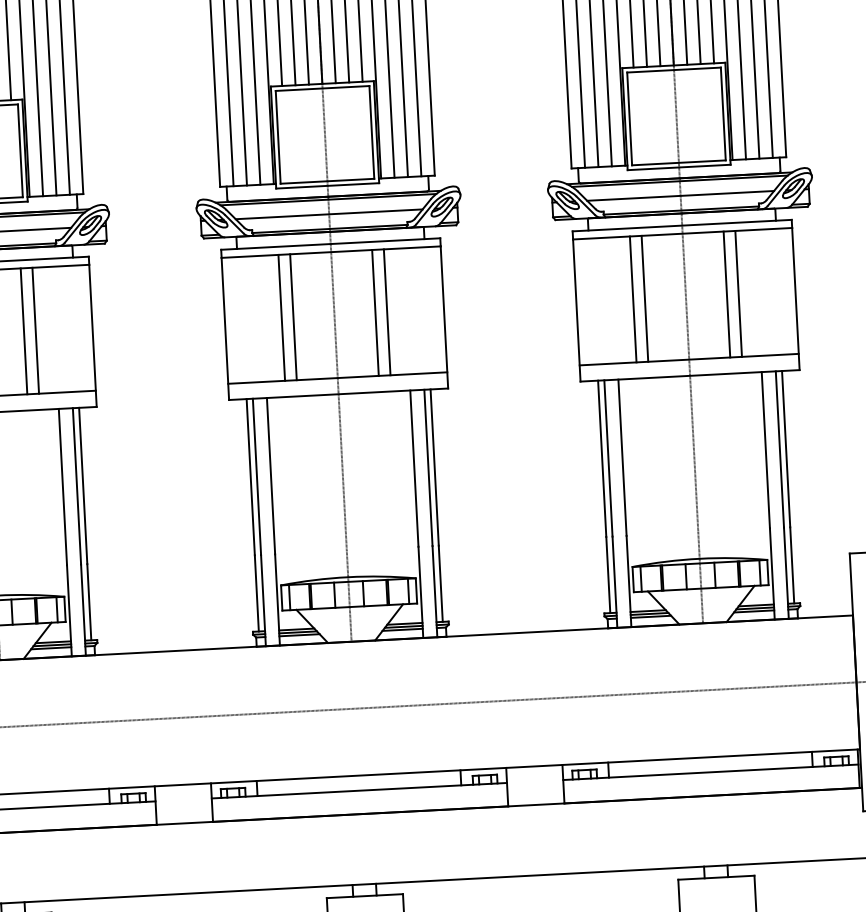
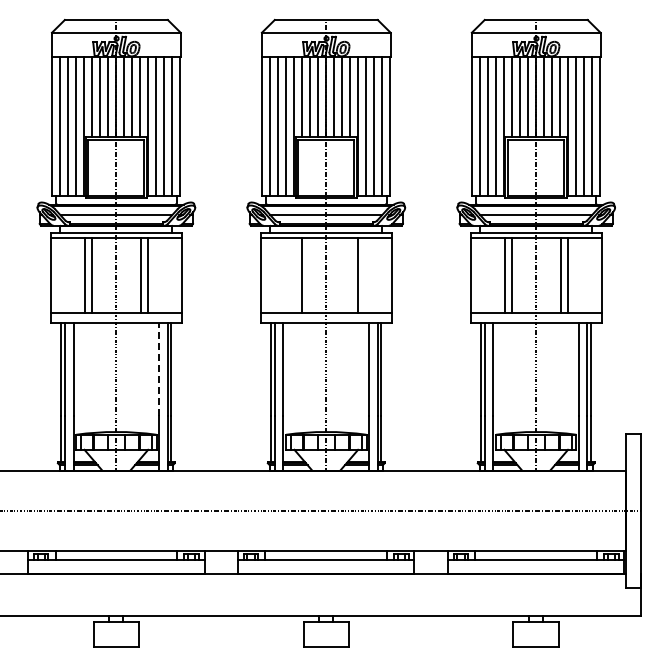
line: (374, 313) -> (350, 275), removed
line: (281, 317) -> (294, 275), removed
line: (63, 487) -> (159, 369), solid -> dashed

